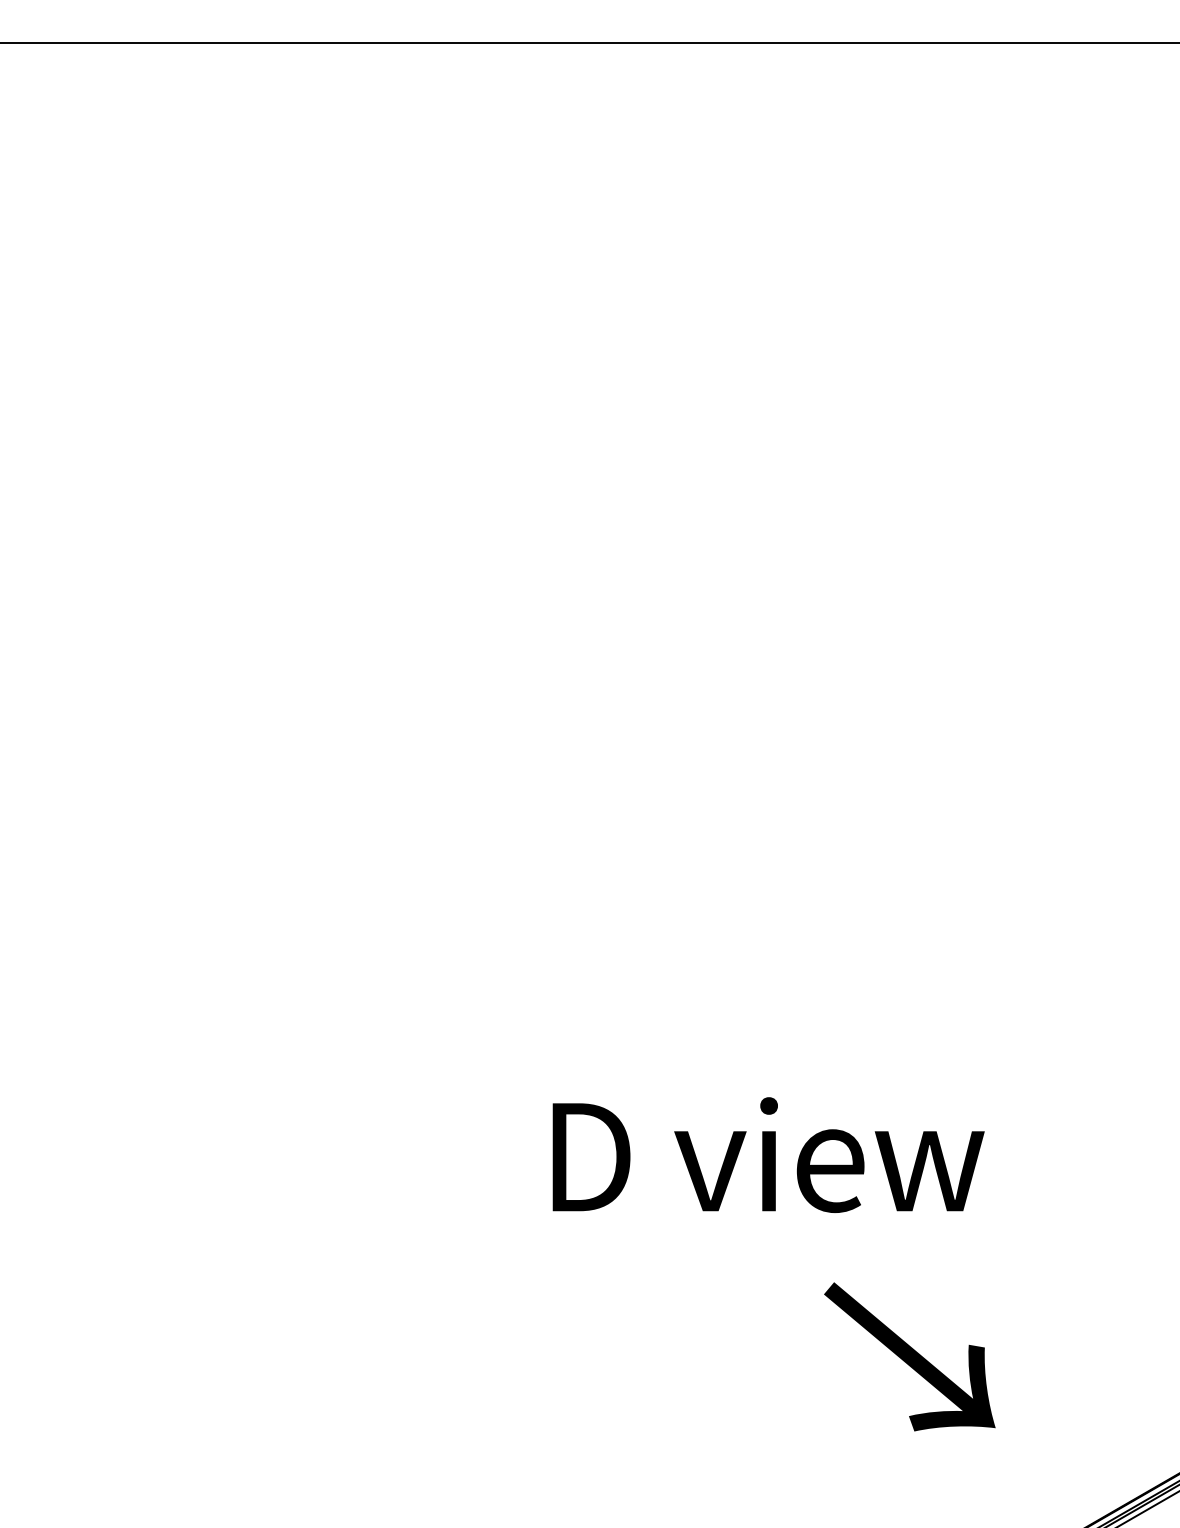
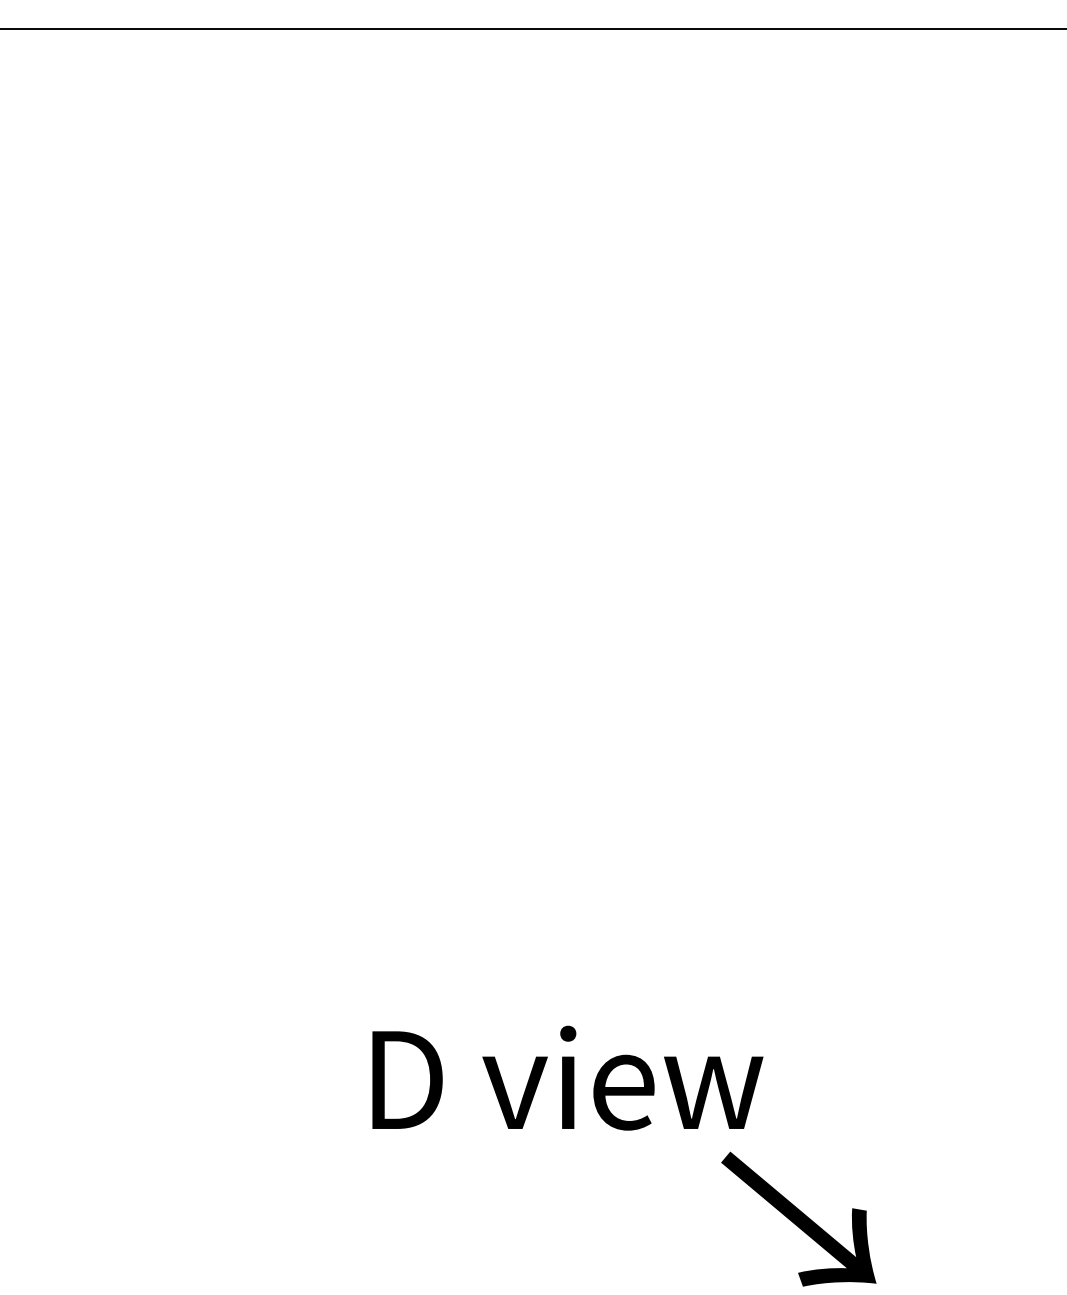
text: (768, 1154) -> (567, 1077), moved

